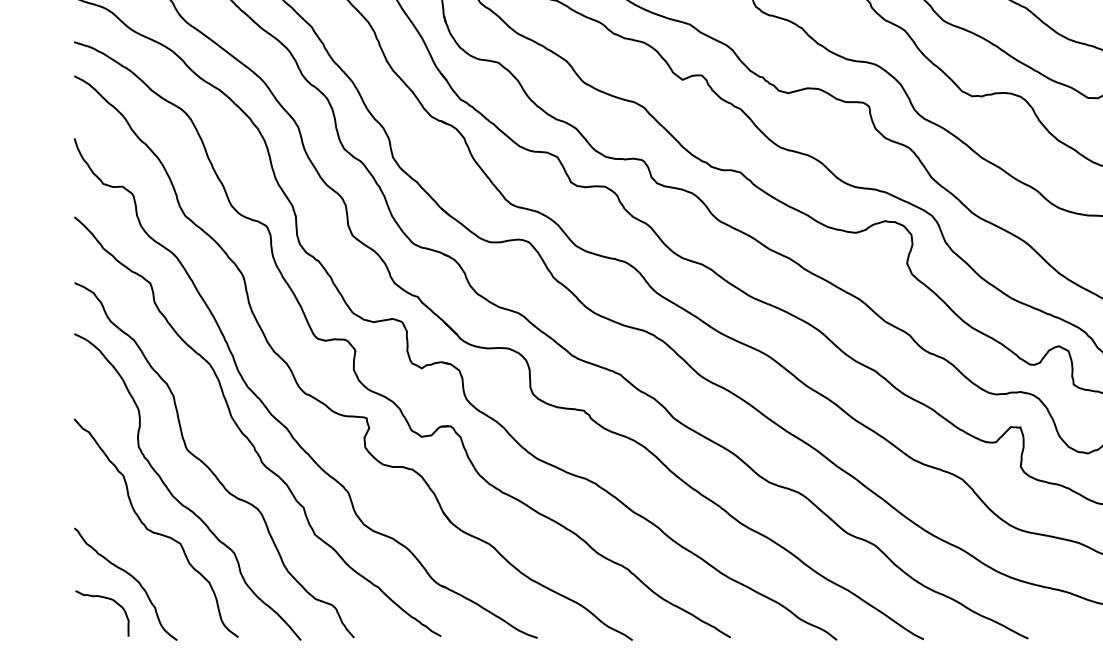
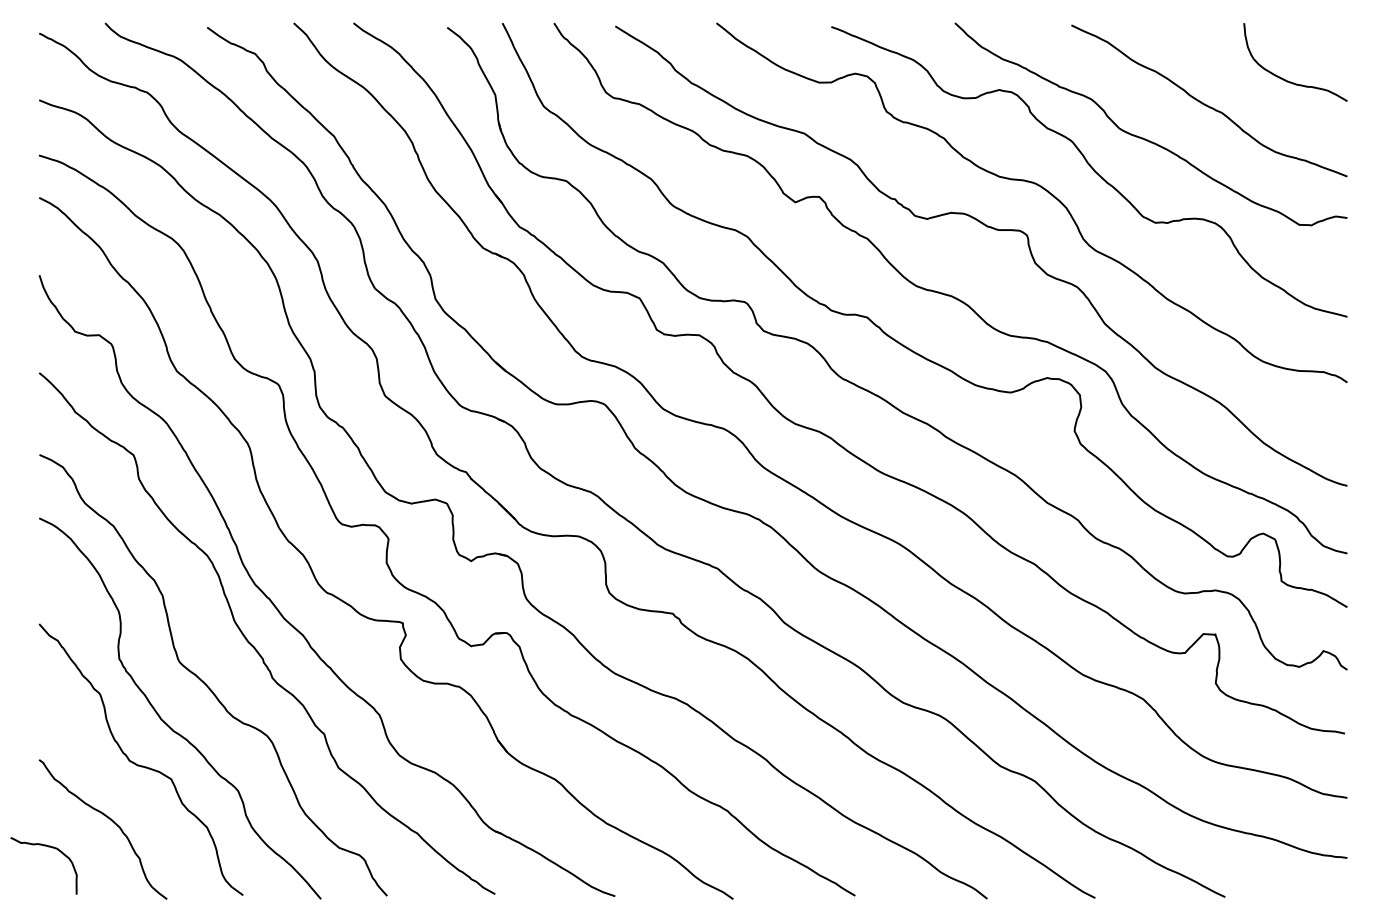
curve: (105, 598) -> (48, 847), moved

